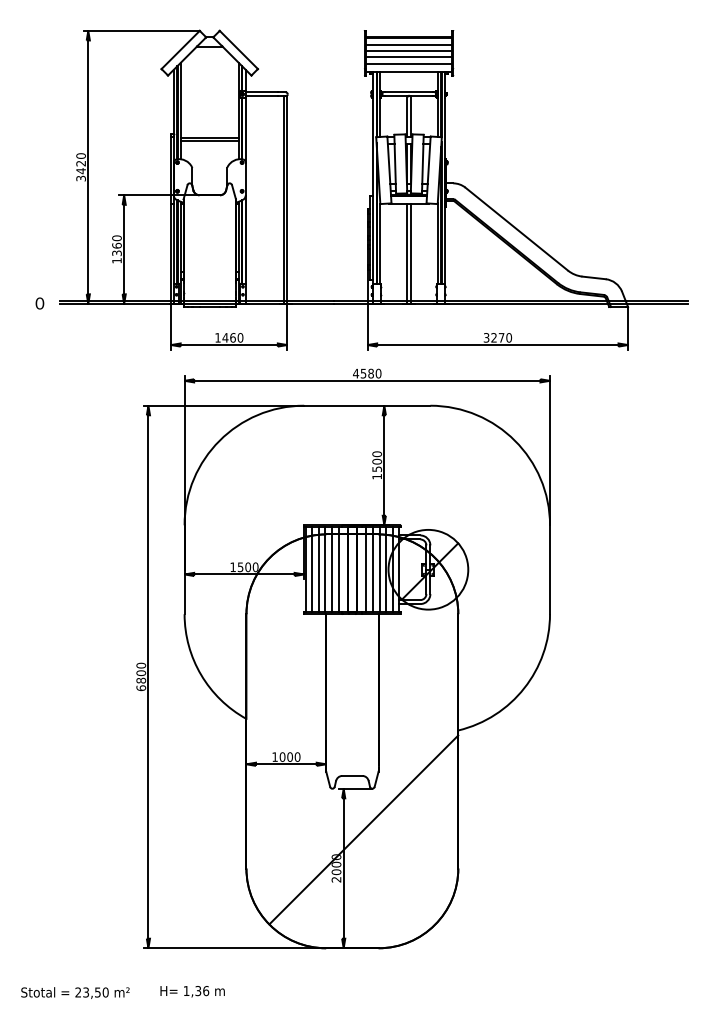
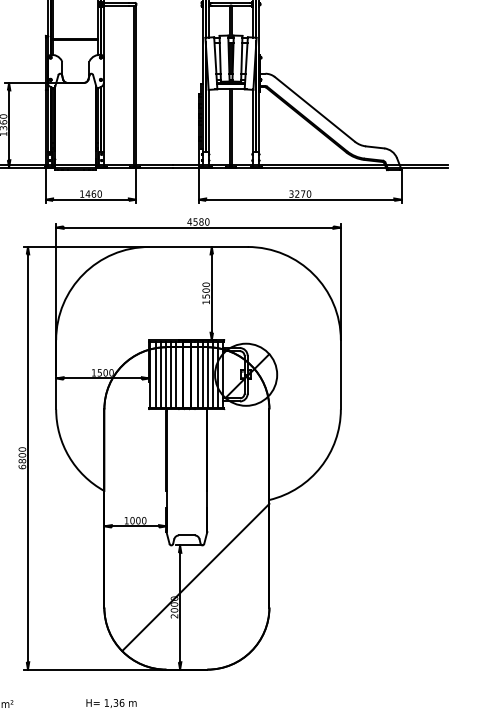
text: (192, 991) -> (111, 703), moved

